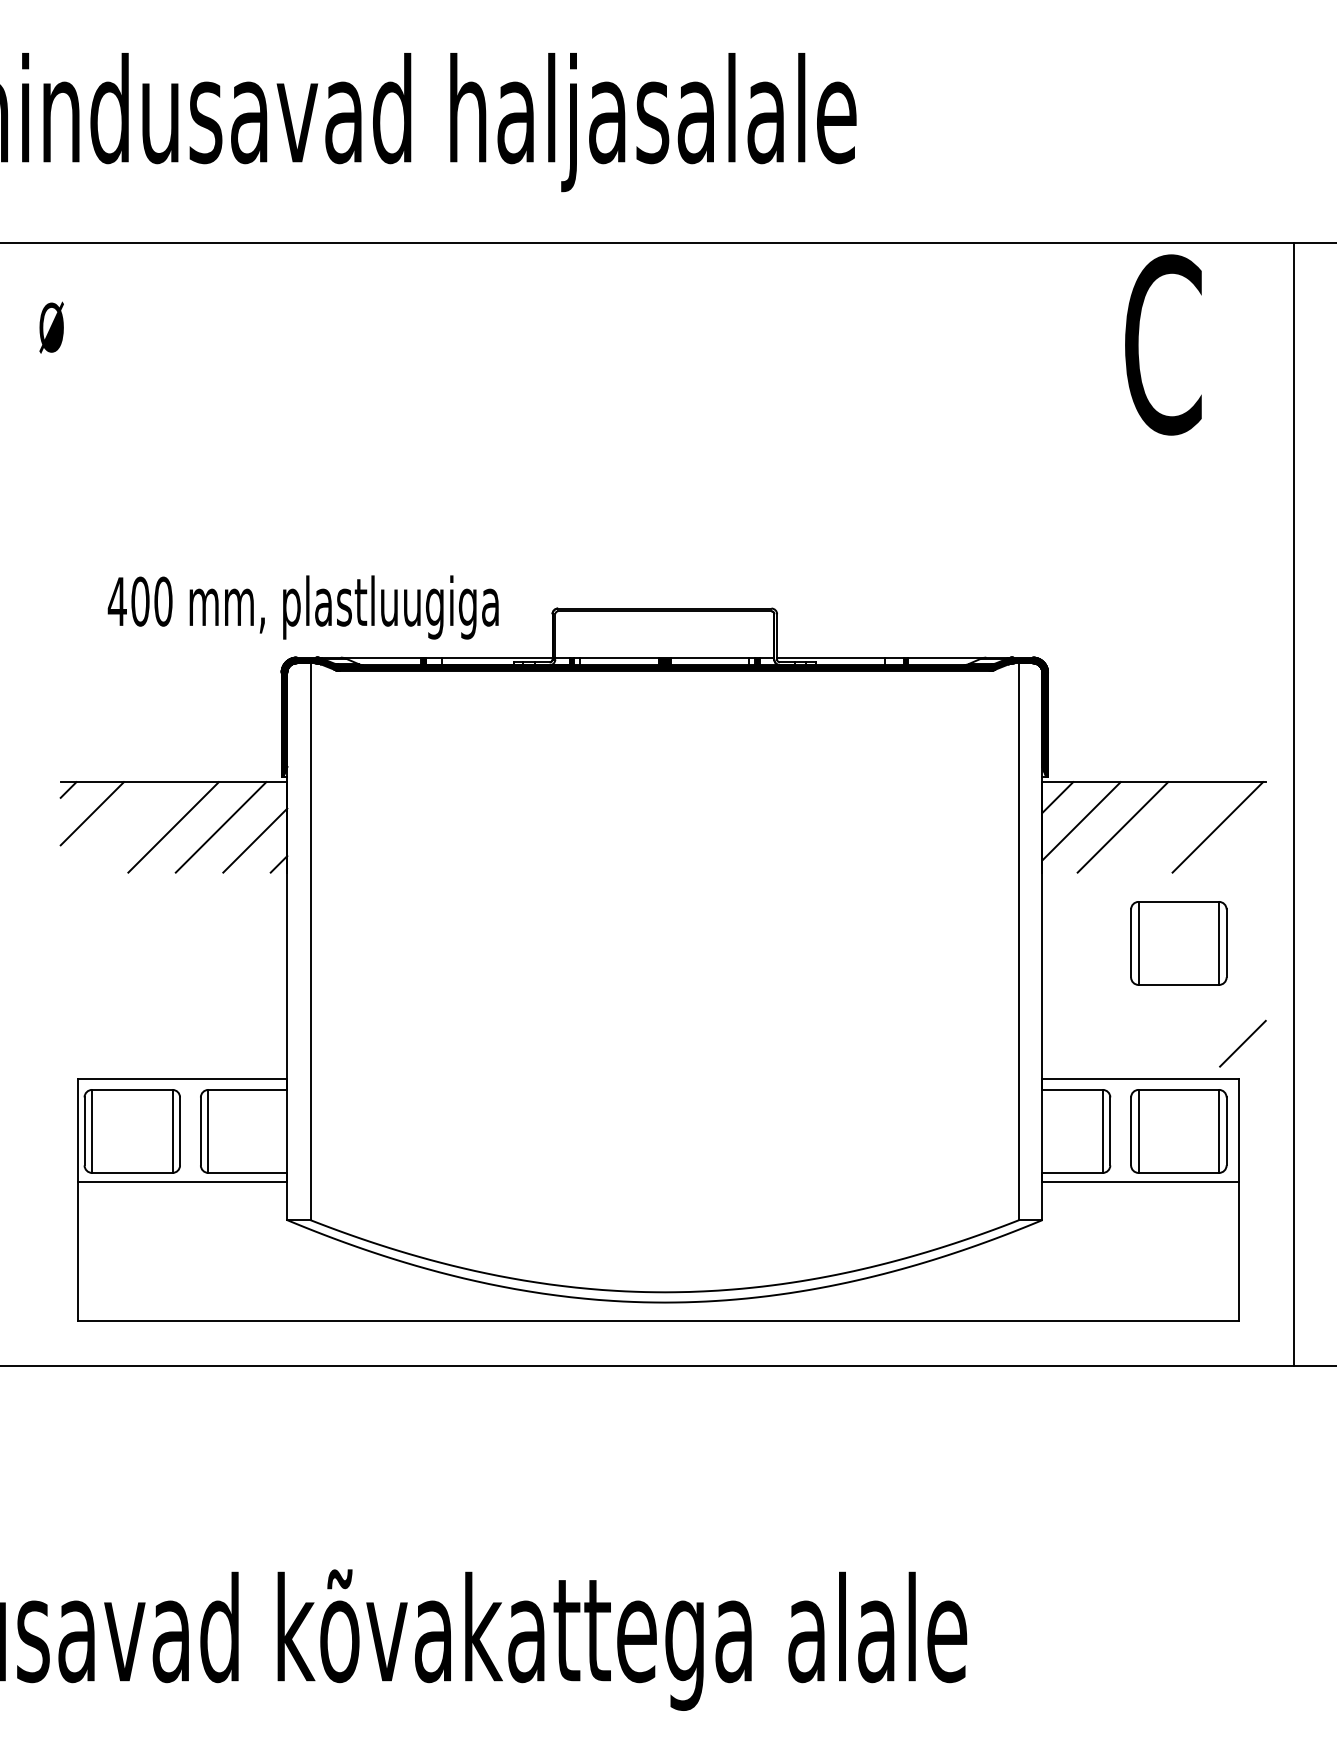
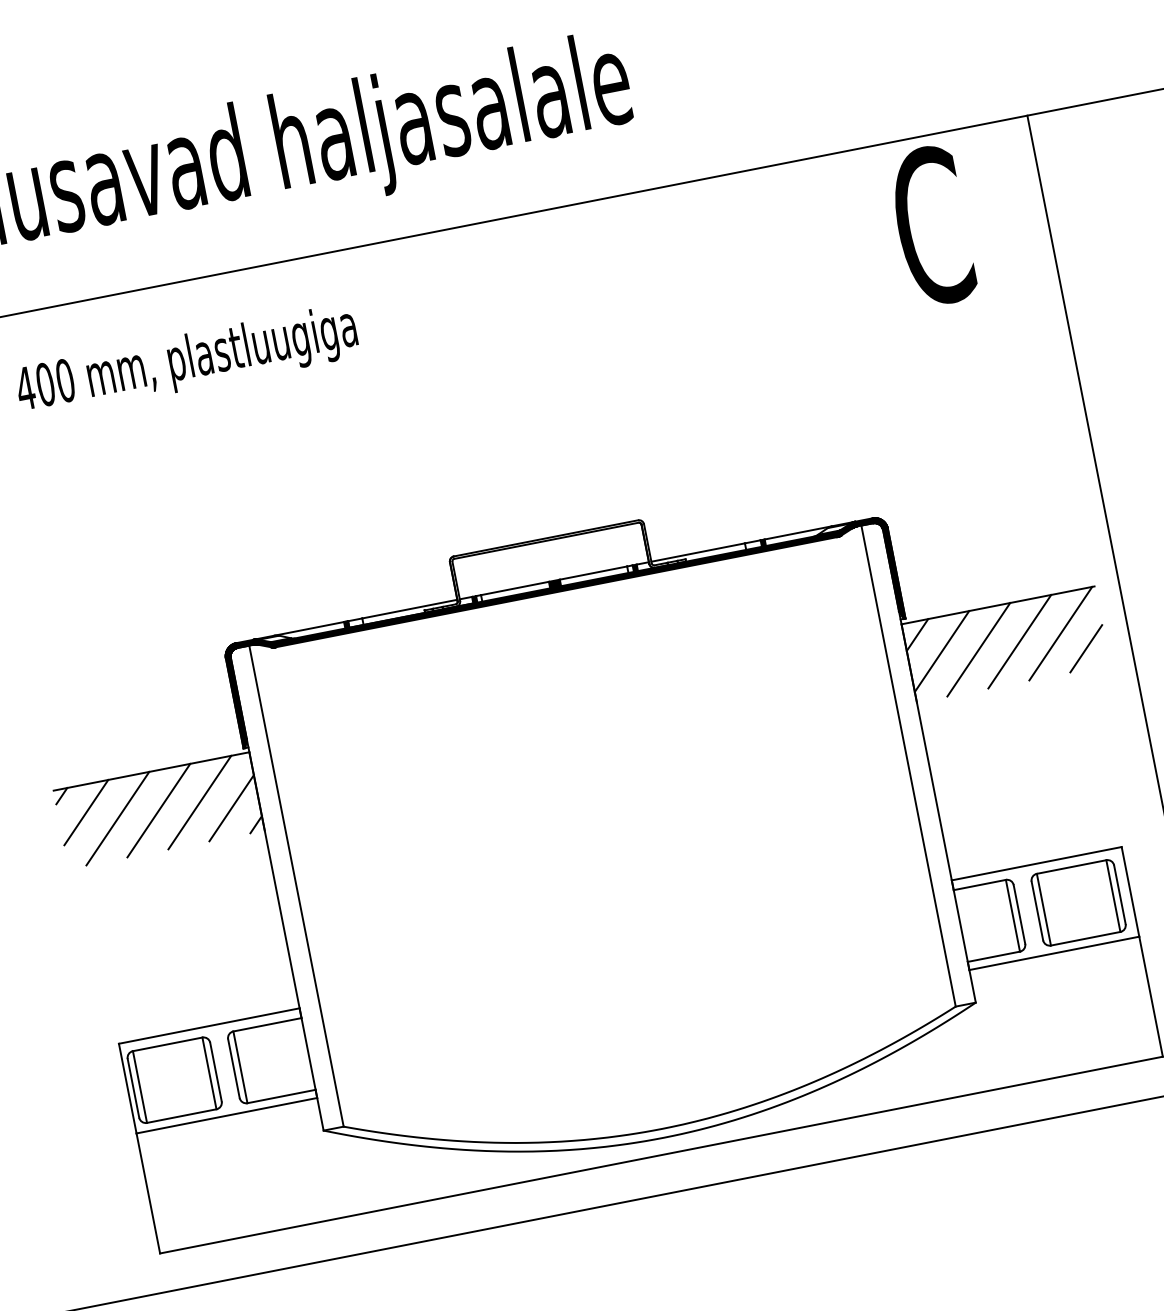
text: (302, 607) -> (186, 362), moved
line: (125, 827) -> (117, 818), added
line: (1170, 827) -> (1019, 641), added
part: (1178, 943) -> (1046, 740), removed
line: (1242, 1043) -> (1085, 648), moved

